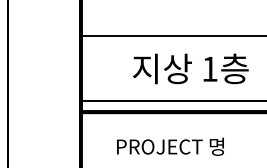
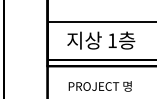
text: (191, 68) -> (101, 40), moved

